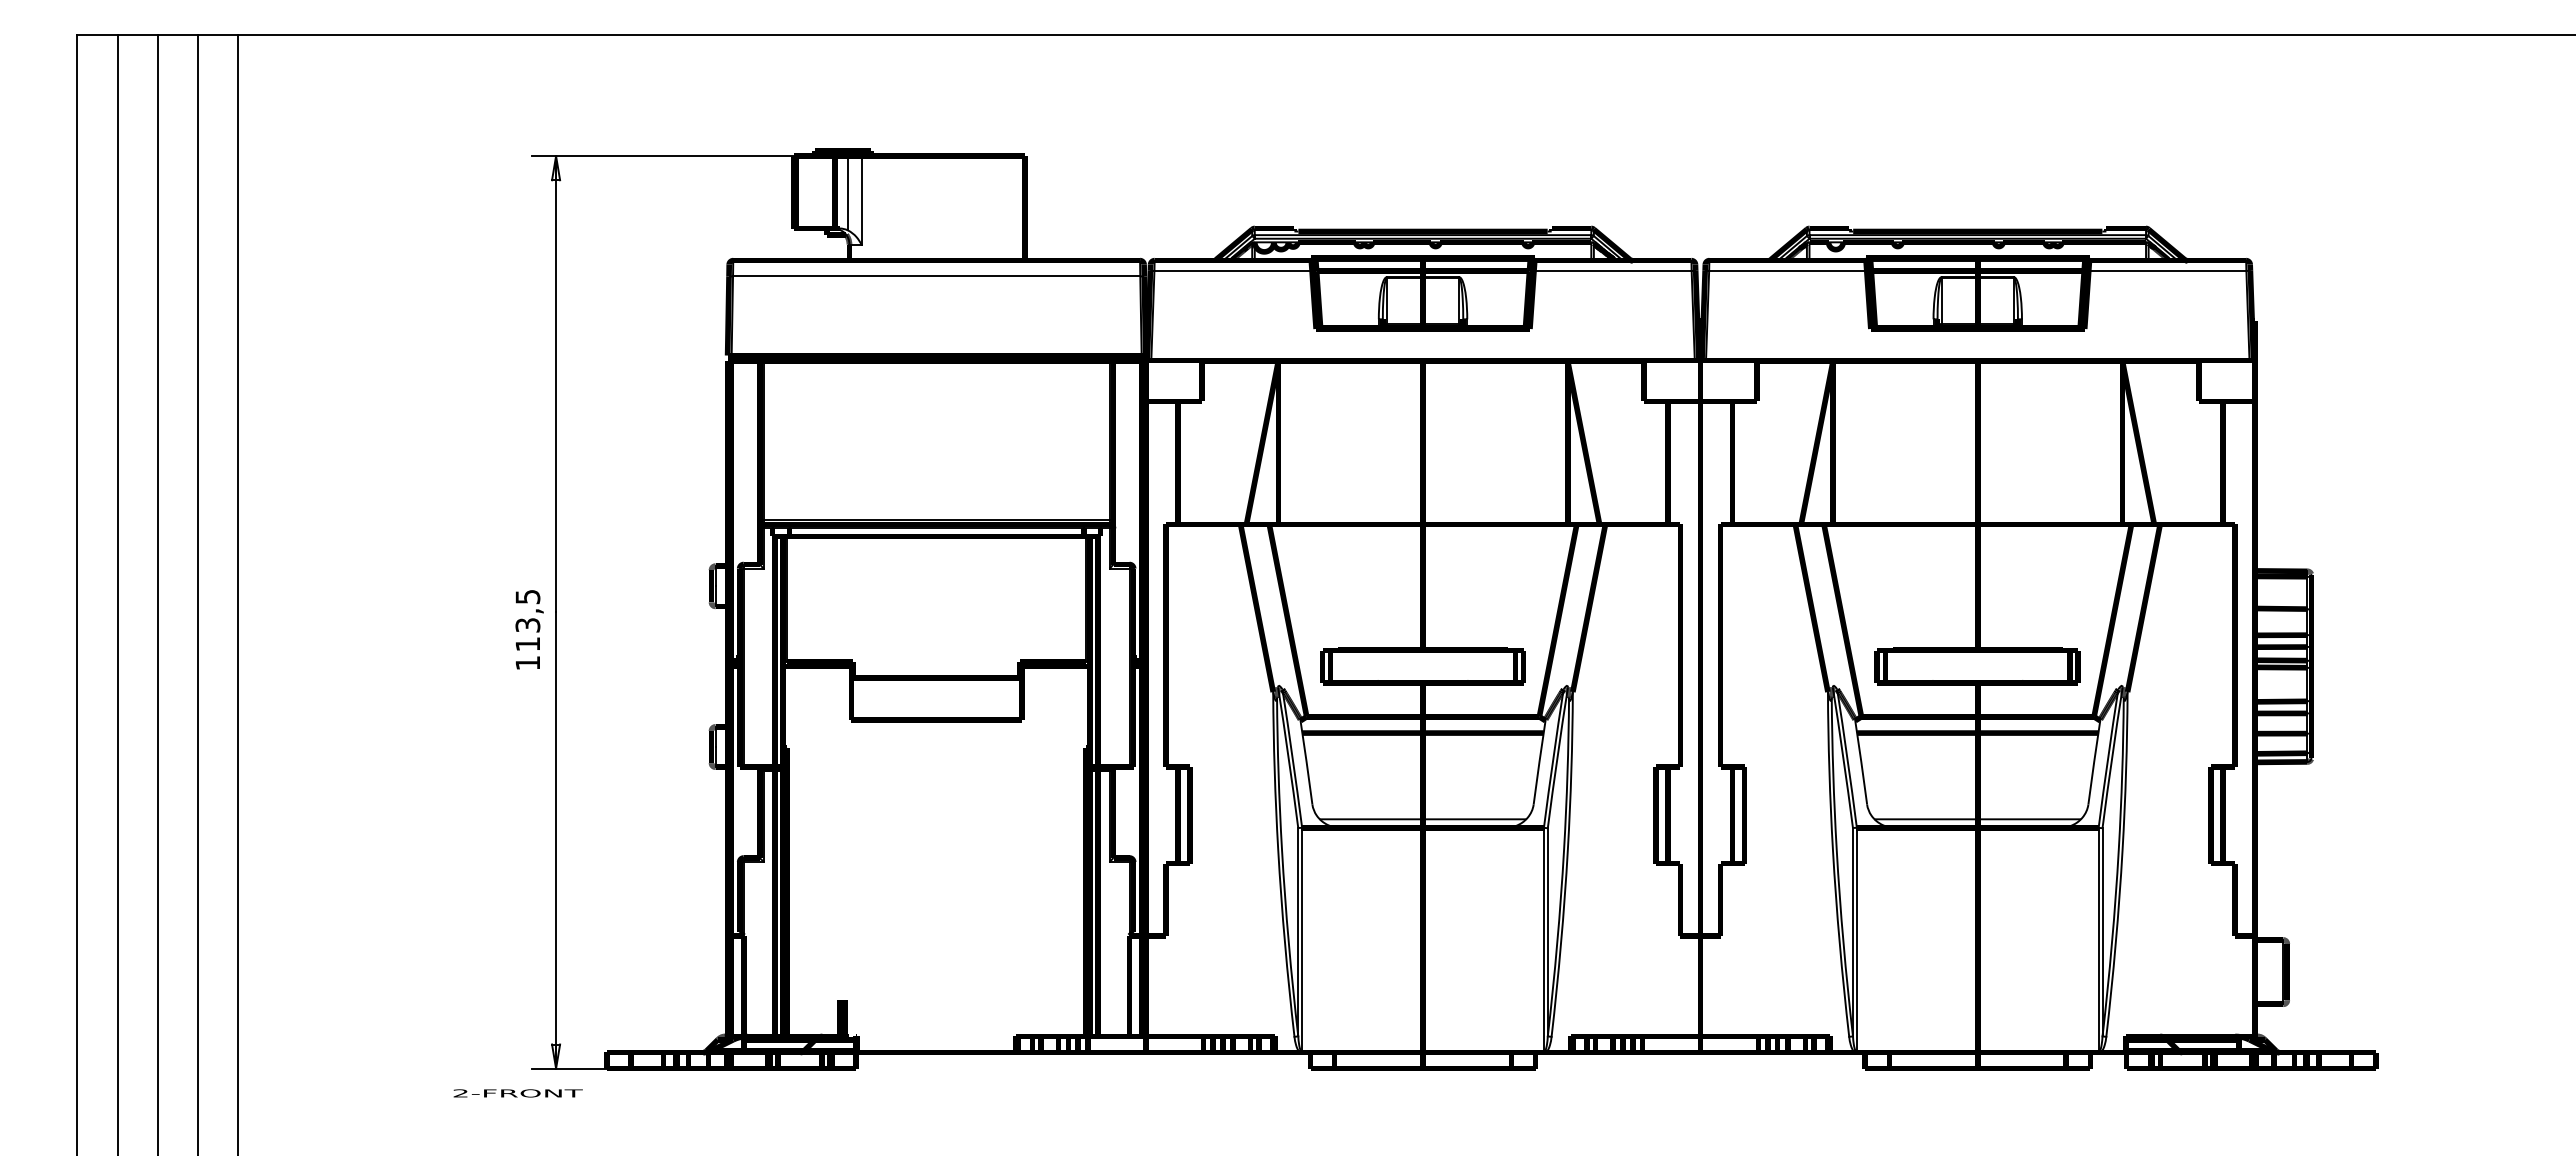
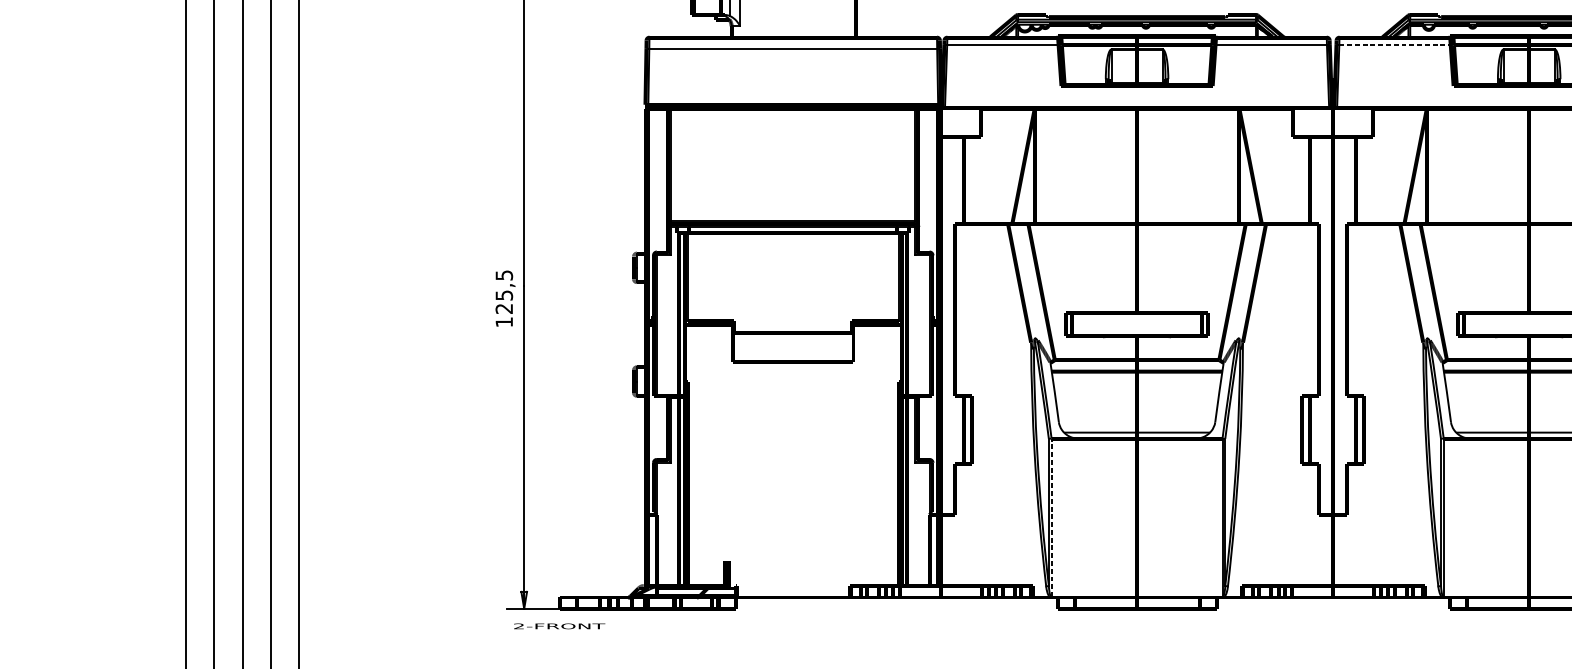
line: (1787, 270) -> (1394, 44), solid -> dashed
text: (527, 634) -> (504, 301), 113,5 -> 125,5
line: (1302, 939) -> (1051, 517), solid -> dashed
text: (517, 1093) -> (559, 626), moved

